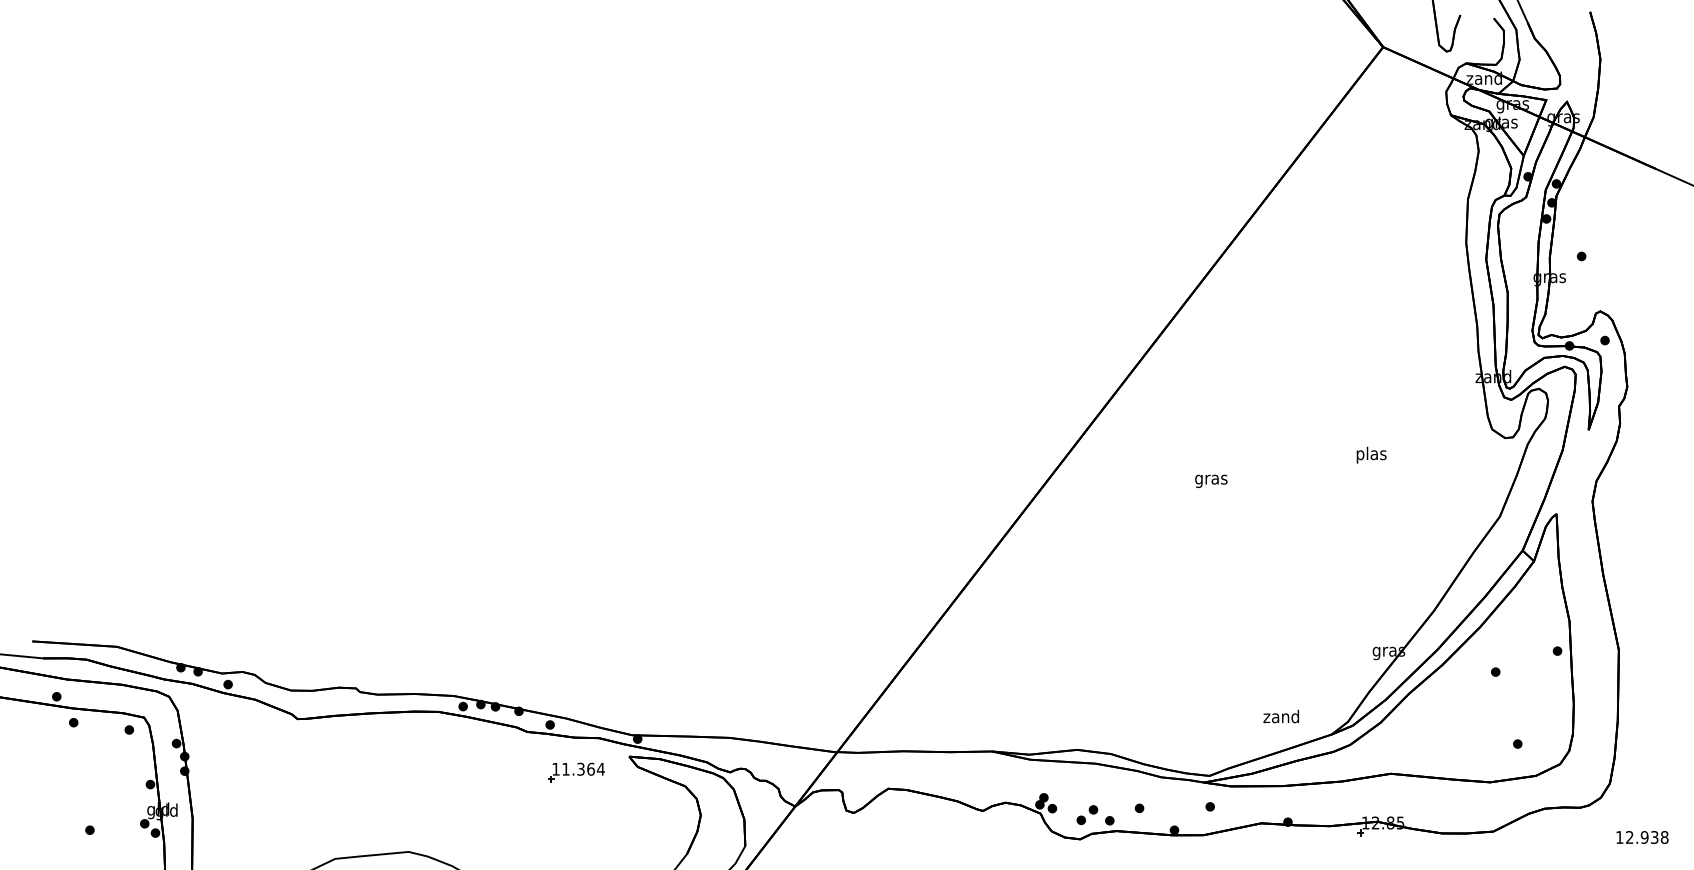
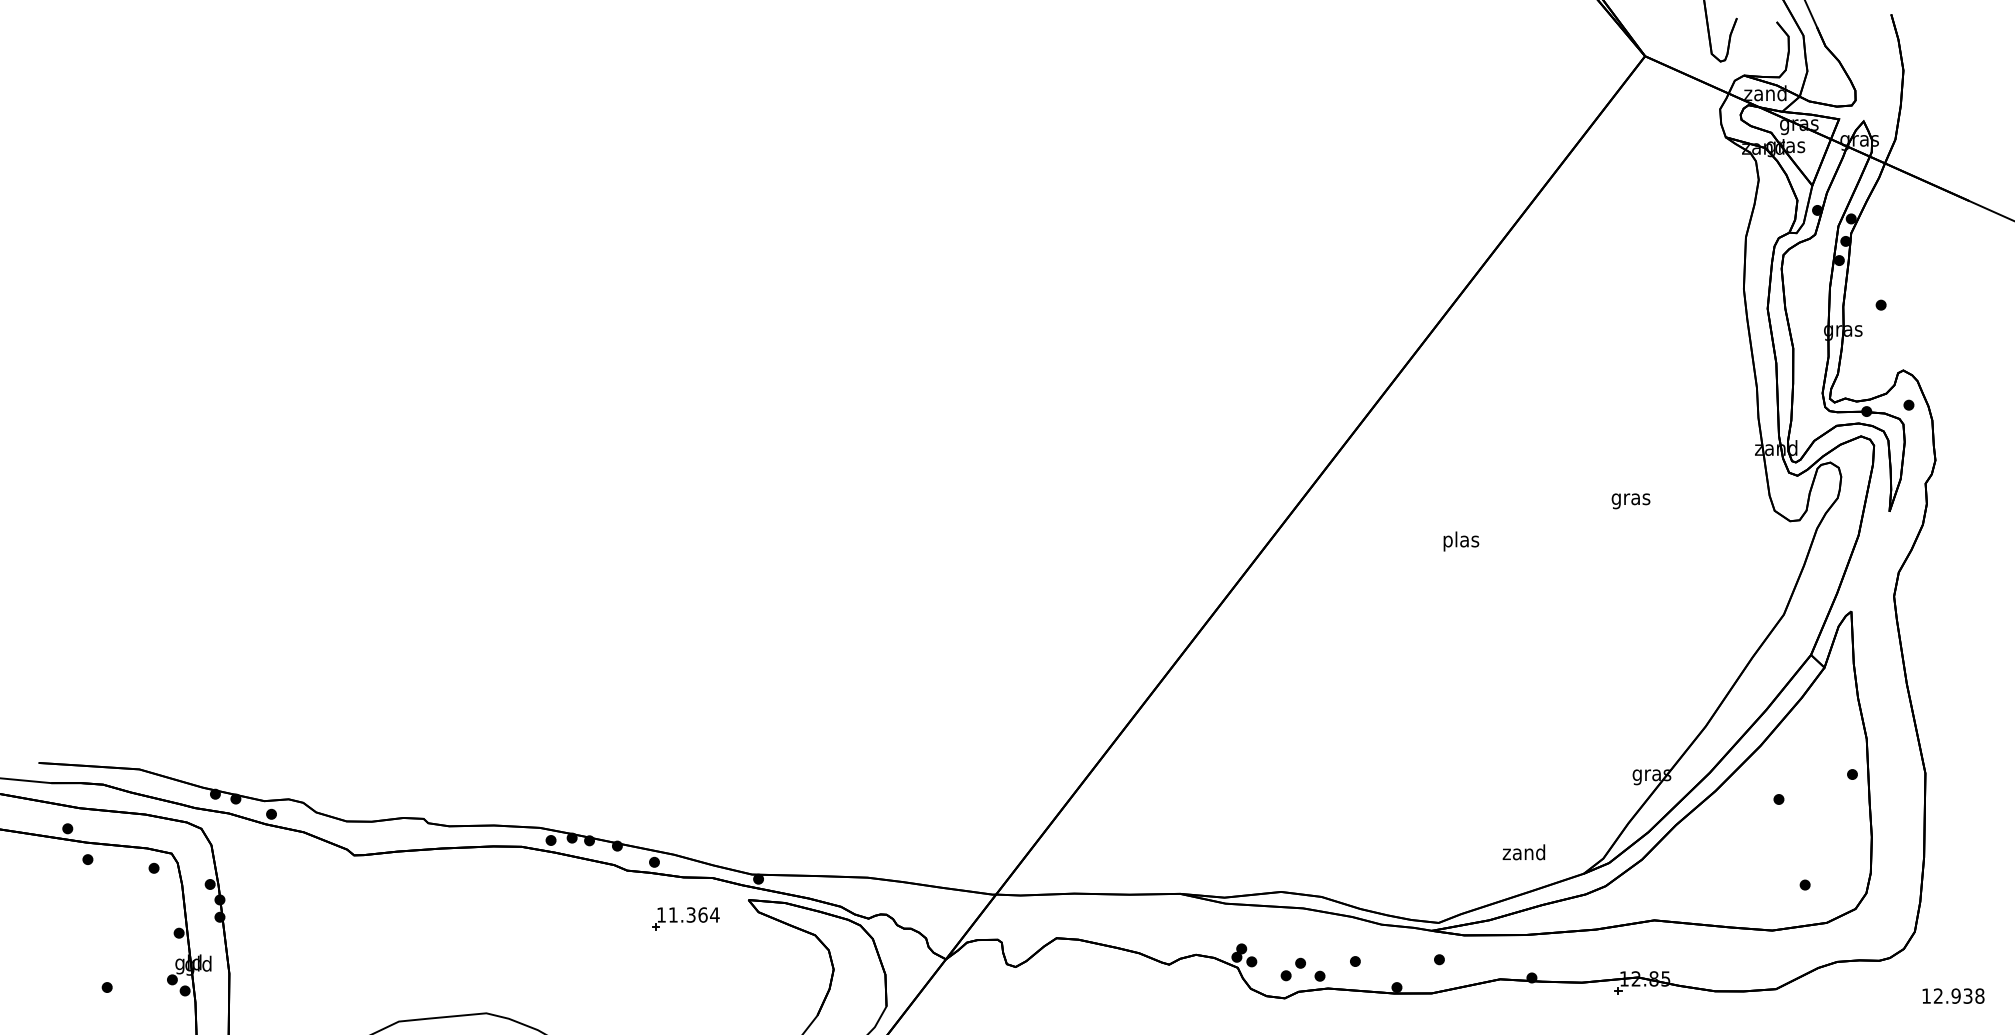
text: (1371, 454) -> (1461, 540), moved
text: (1211, 480) -> (1631, 500), moved

